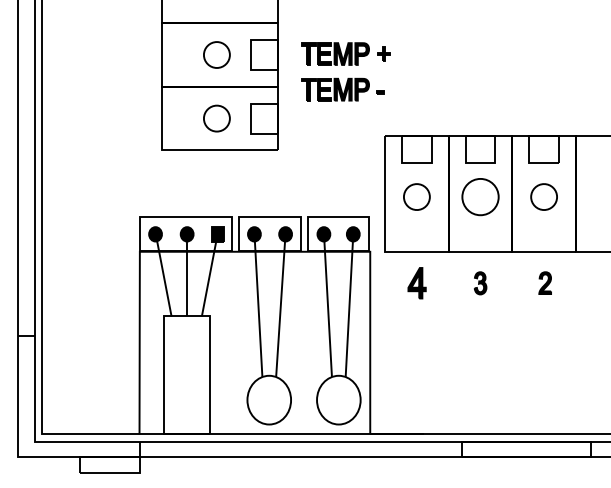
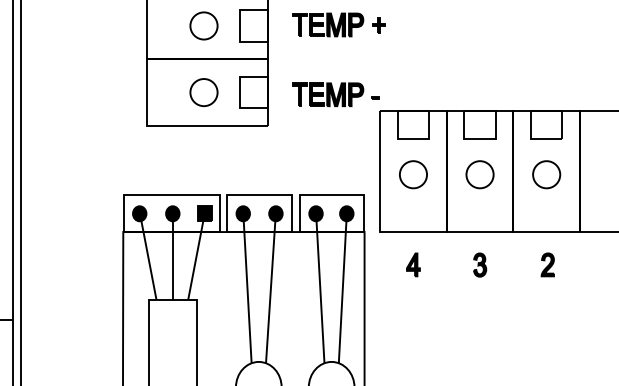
part: (342, 89) -> (335, 94), moved
part: (480, 196) -> (480, 174), size x0.71
part: (416, 282) -> (413, 264), size x0.71

